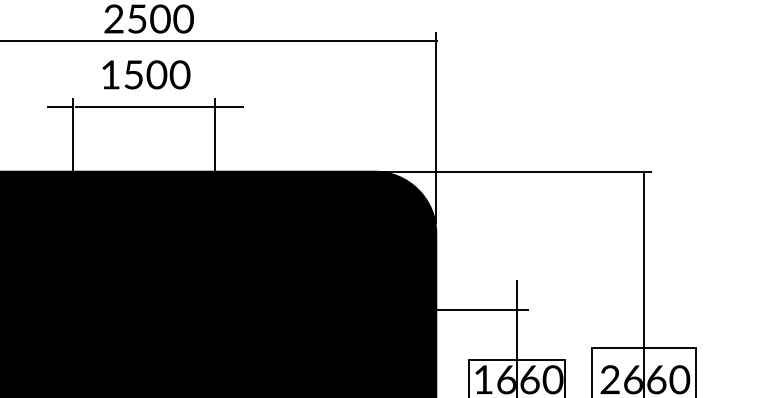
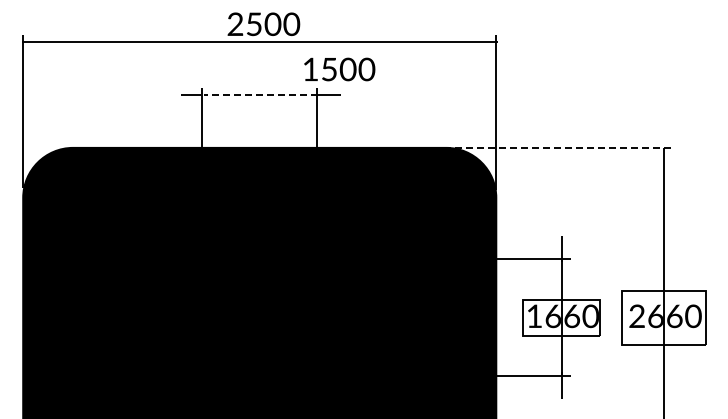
text: (146, 74) -> (339, 69), moved
line: (144, 106) -> (260, 95), solid -> dashed
line: (514, 171) -> (559, 147), solid -> dashed

